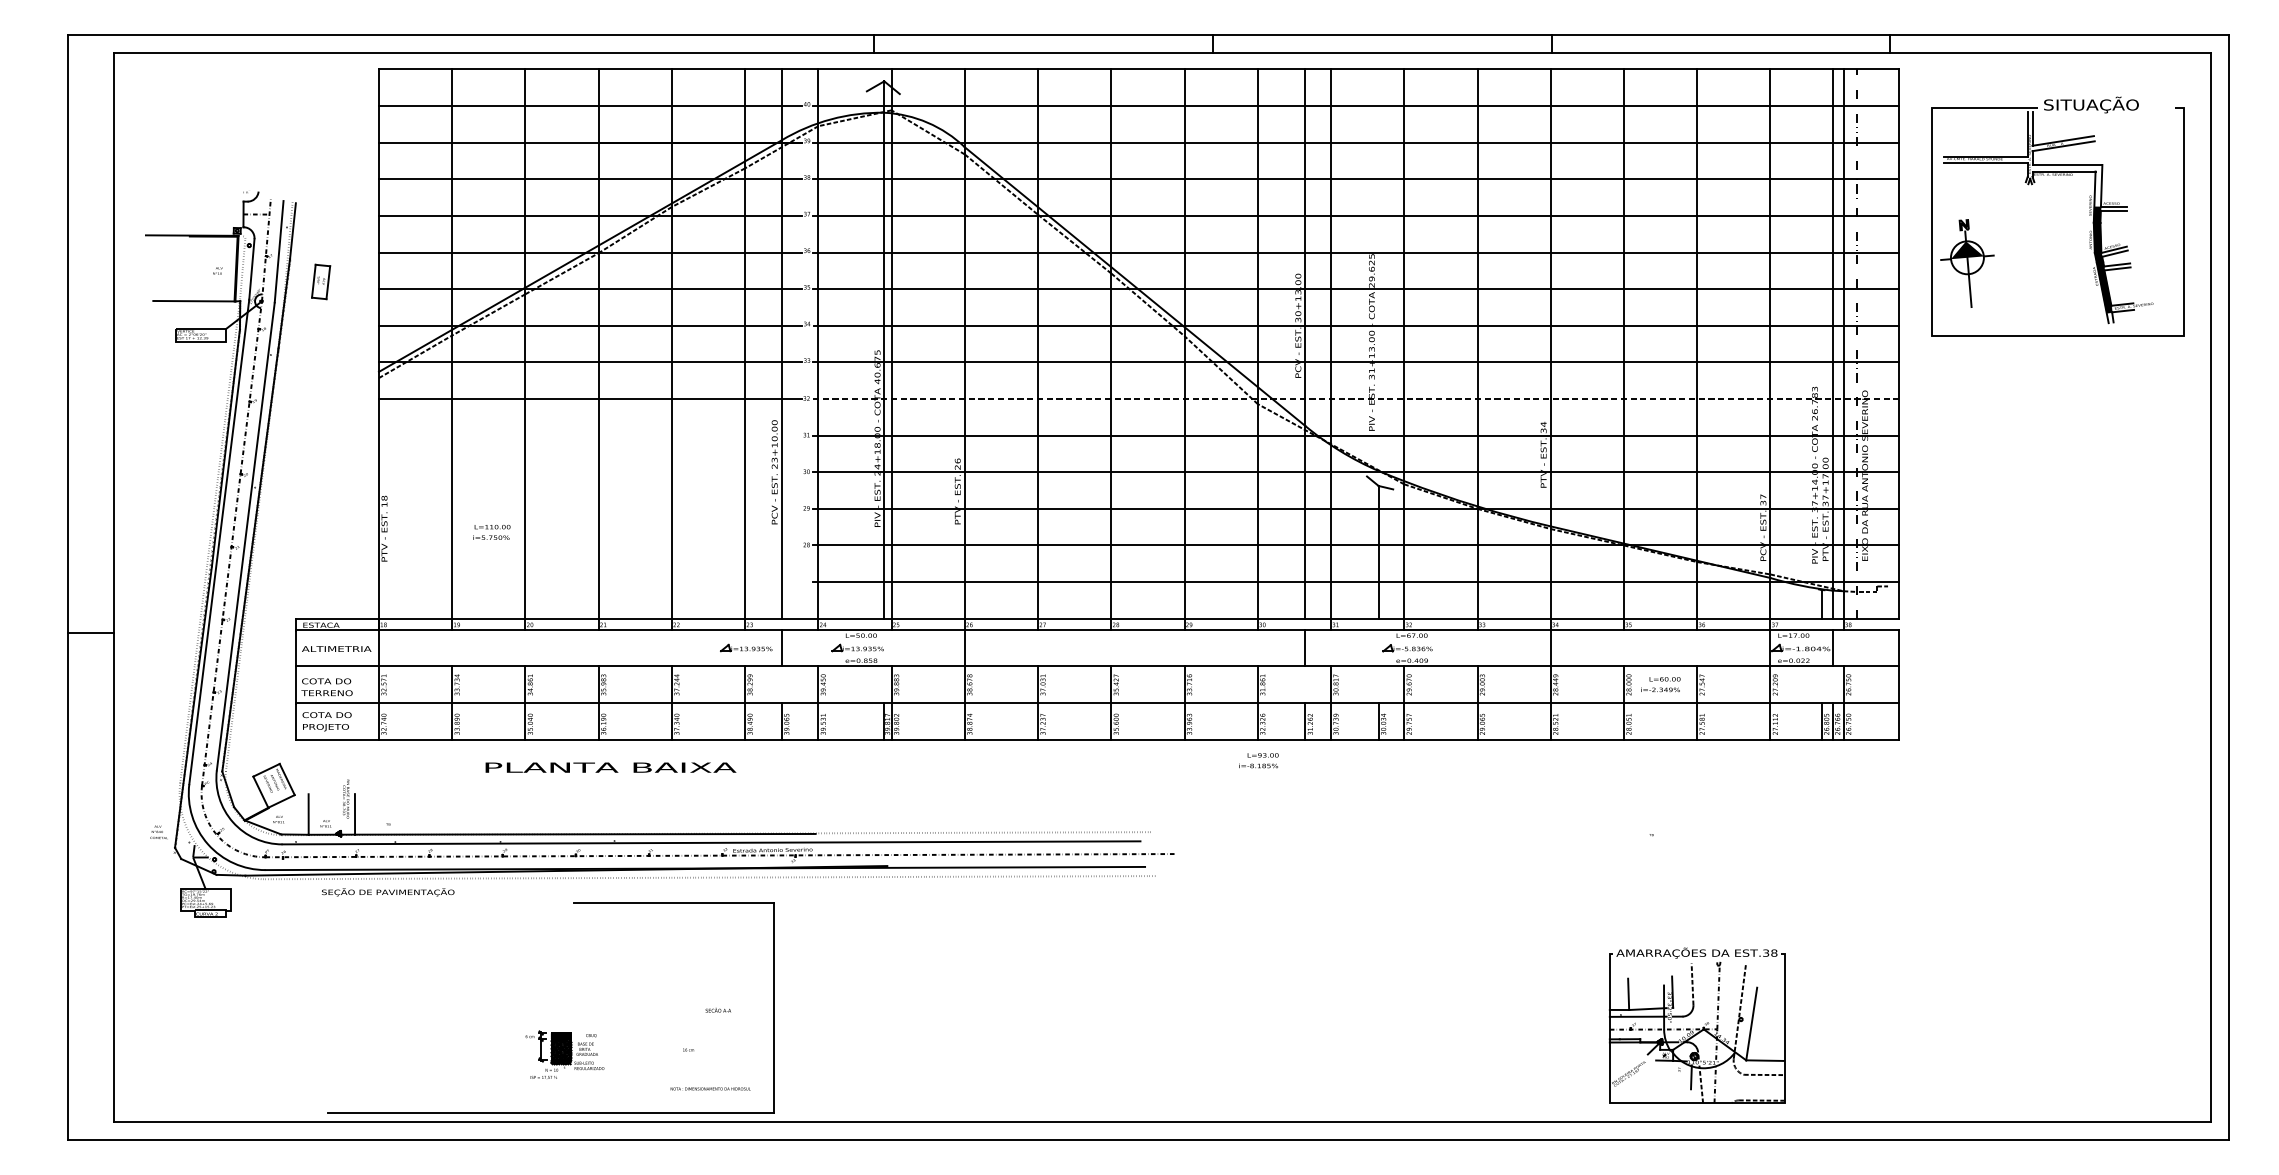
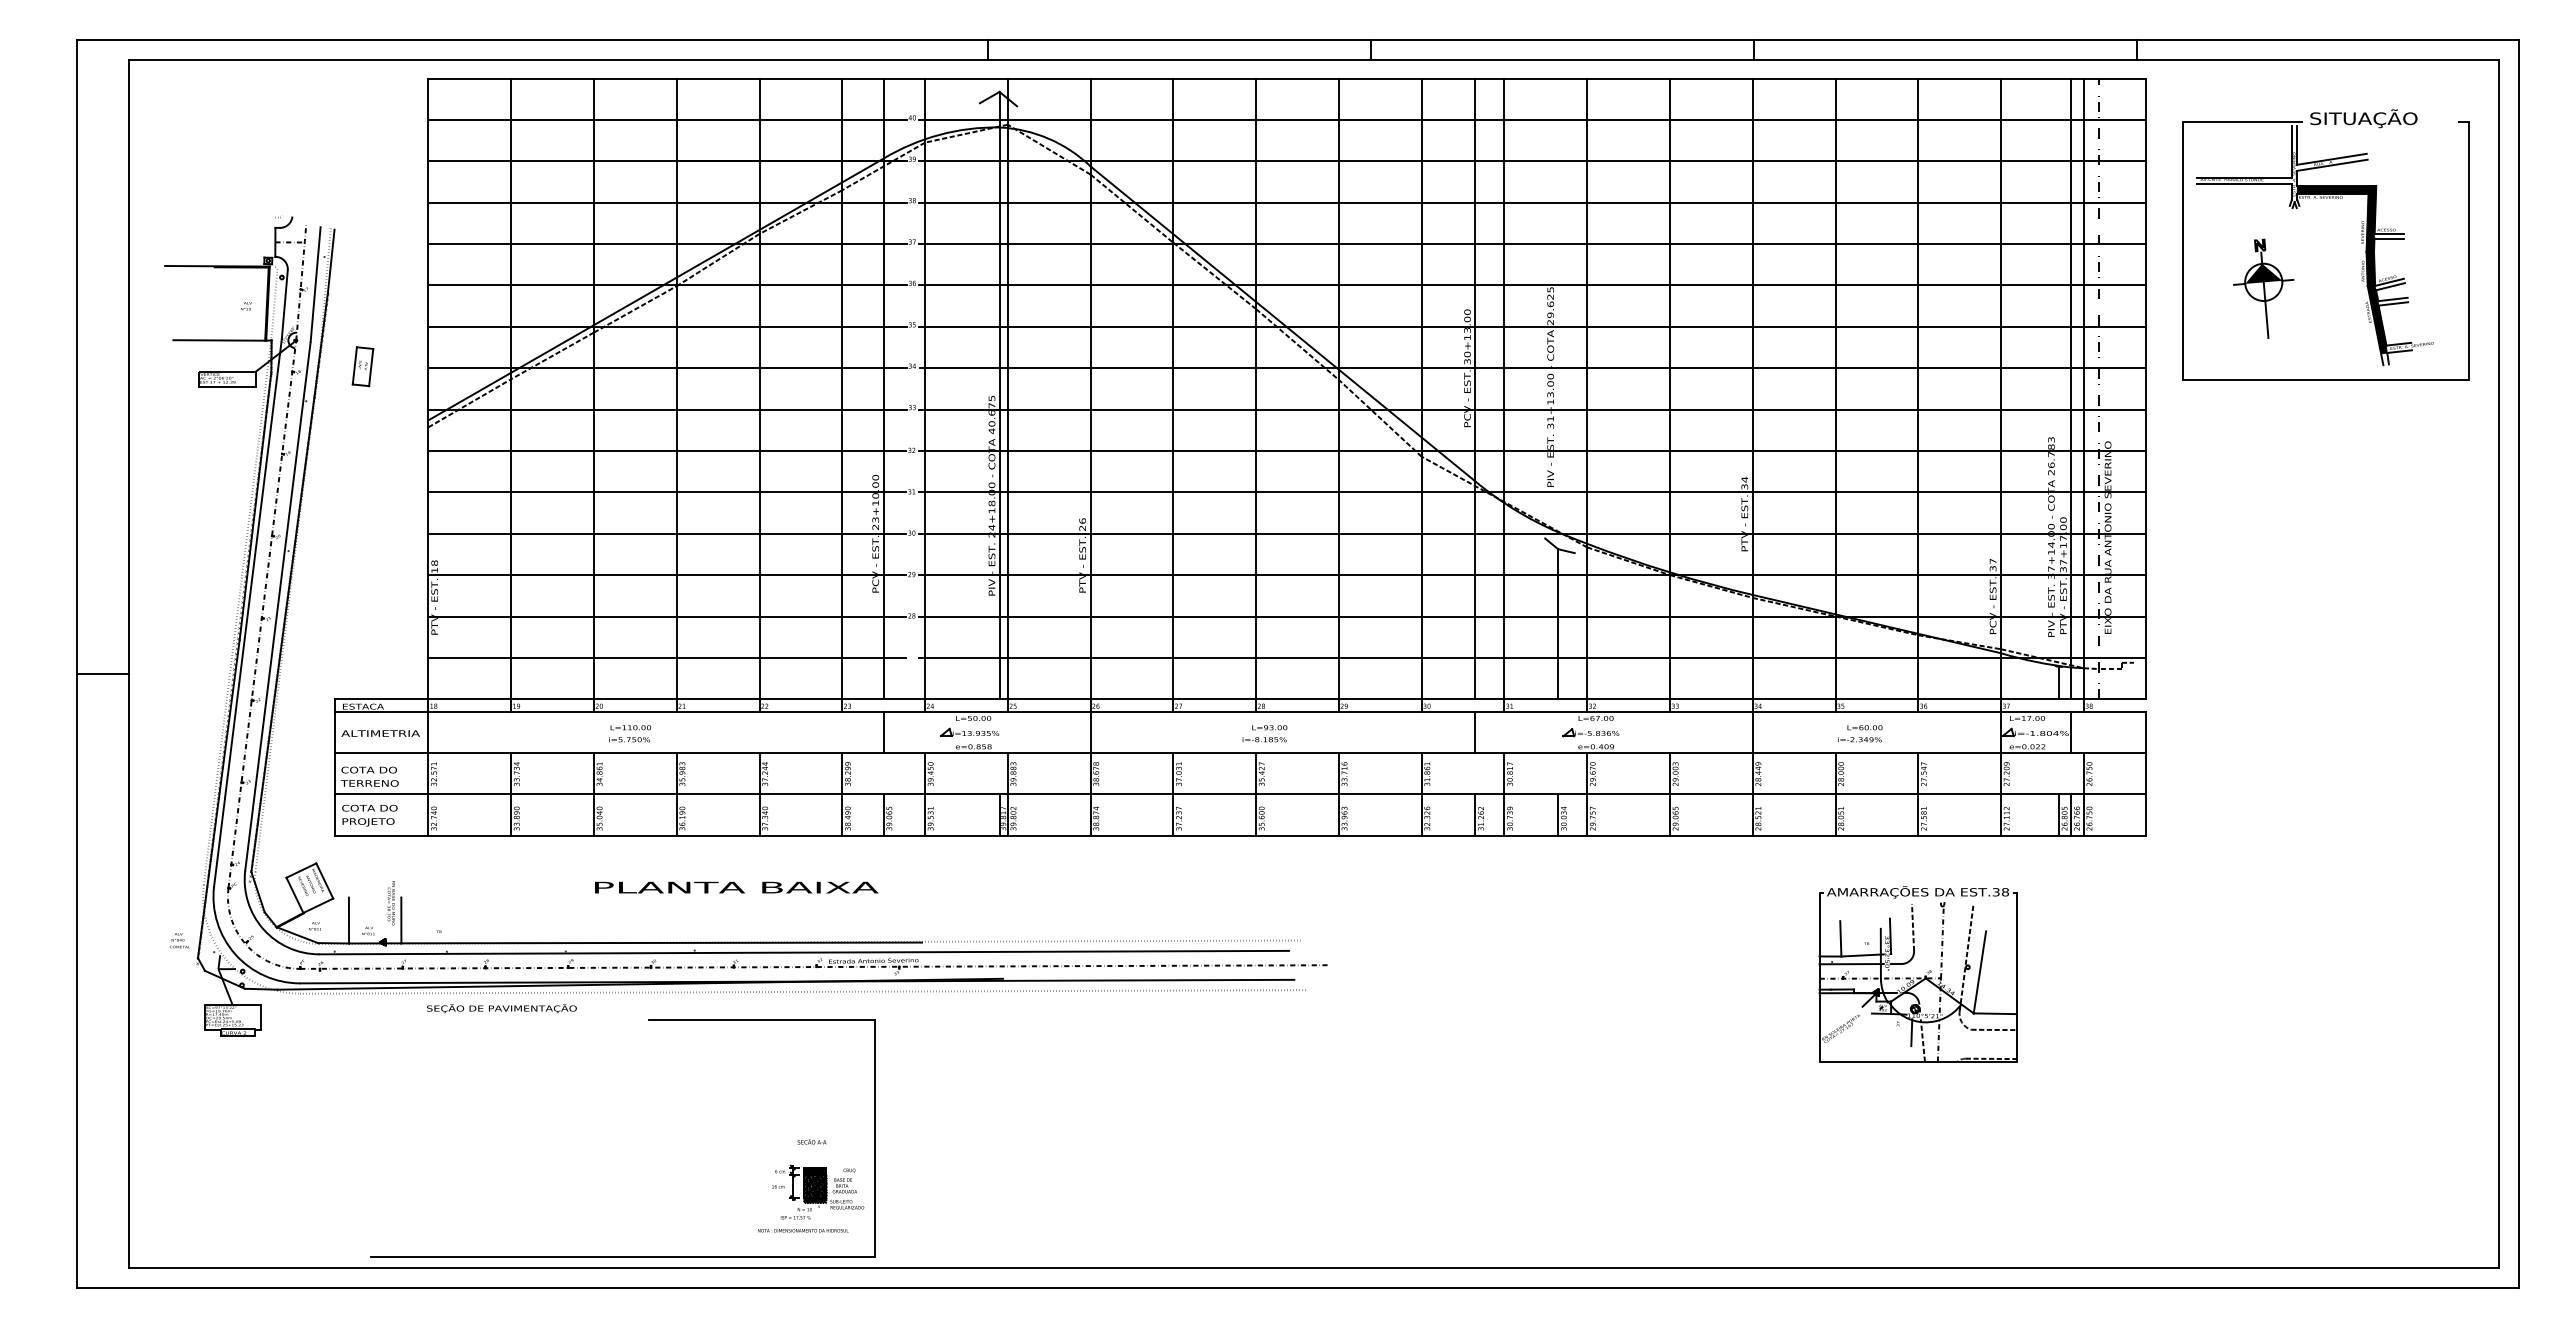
hatch: (2067, 186) -> (2336, 210), added
part: (1967, 263) -> (2263, 288), moved
part: (320, 281) -> (362, 366), moved
line: (1355, 398) -> (1532, 450), dashed -> solid
line: (590, 435) -> (667, 492), added
line: (590, 472) -> (667, 533), added
line: (590, 509) -> (667, 575), added
text: (492, 532) -> (630, 733), moved
line: (590, 545) -> (667, 616), added
line: (590, 581) -> (667, 657), added
line: (91, 633) -> (103, 673), moved
part: (746, 647) -> (843, 731), removed
text: (1661, 684) -> (1860, 733), moved
text: (1258, 760) -> (1264, 733), moved
text: (610, 767) -> (736, 887), moved
text: (387, 892) -> (501, 1008), moved
part: (1696, 1025) -> (1917, 974), moved
part: (564, 1054) -> (819, 1191), moved

